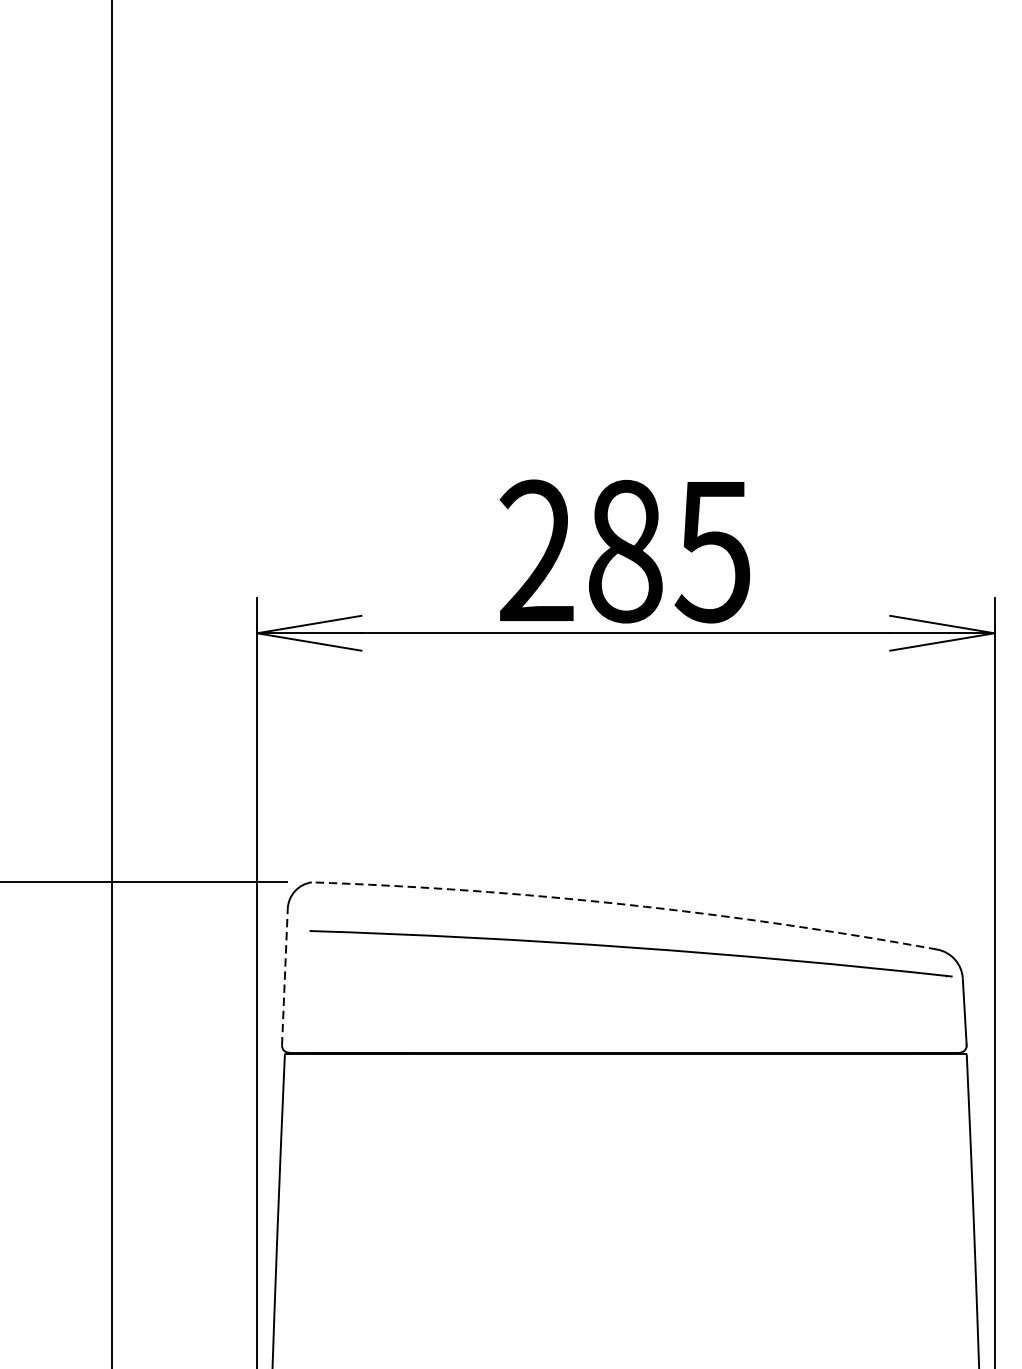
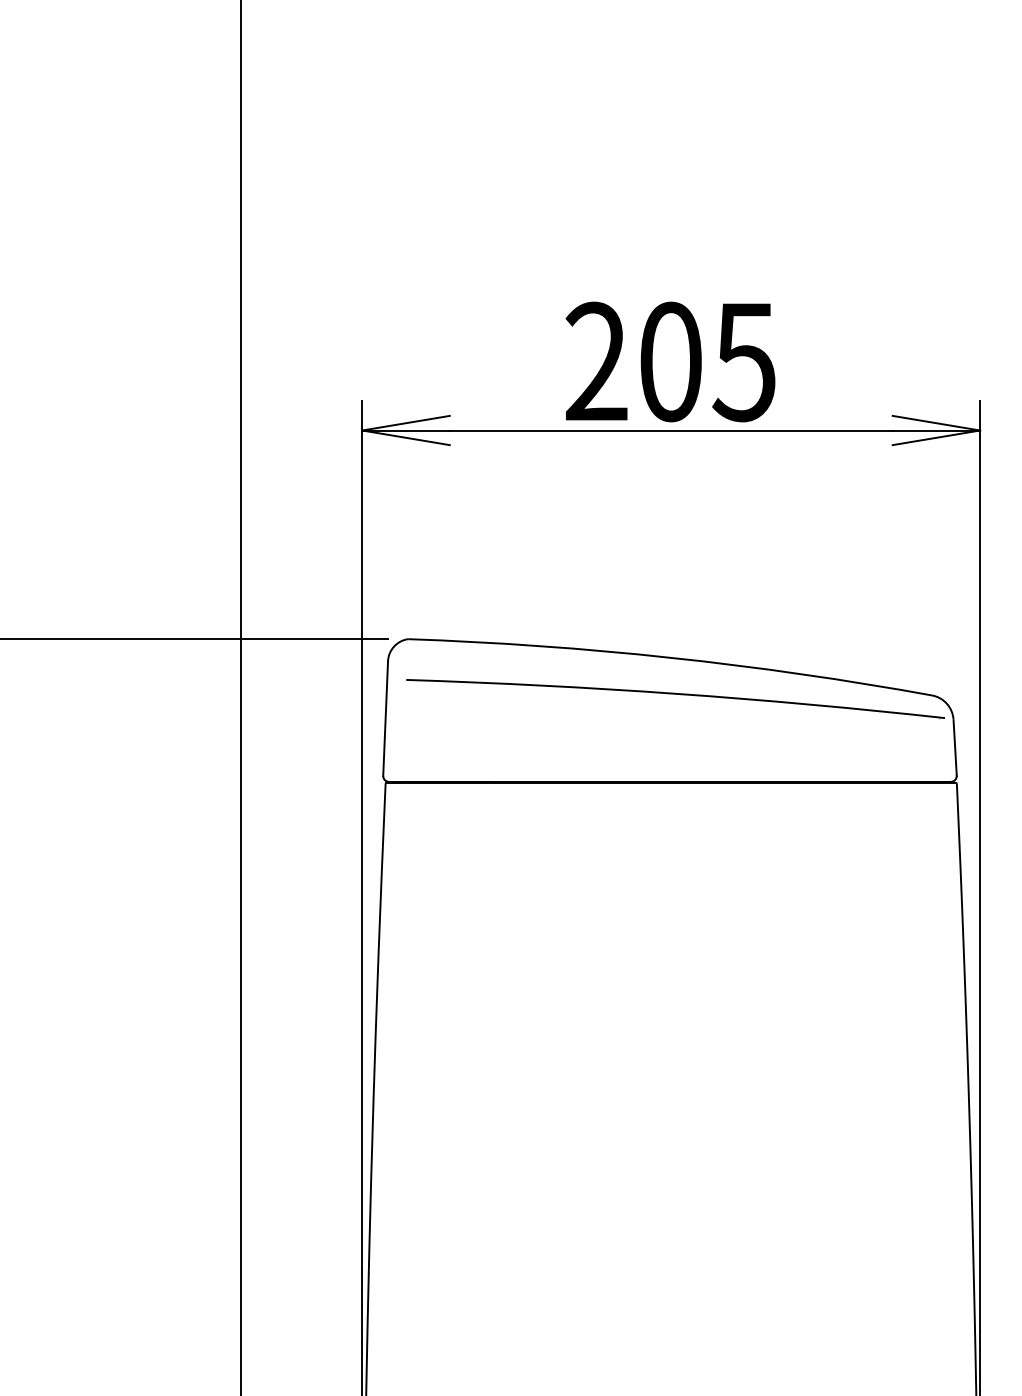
text: (626, 550) -> (671, 361), 285 -> 205
arc: (626, 904) -> (671, 657), dashed -> solid
line: (284, 977) -> (385, 718), dashed -> solid

